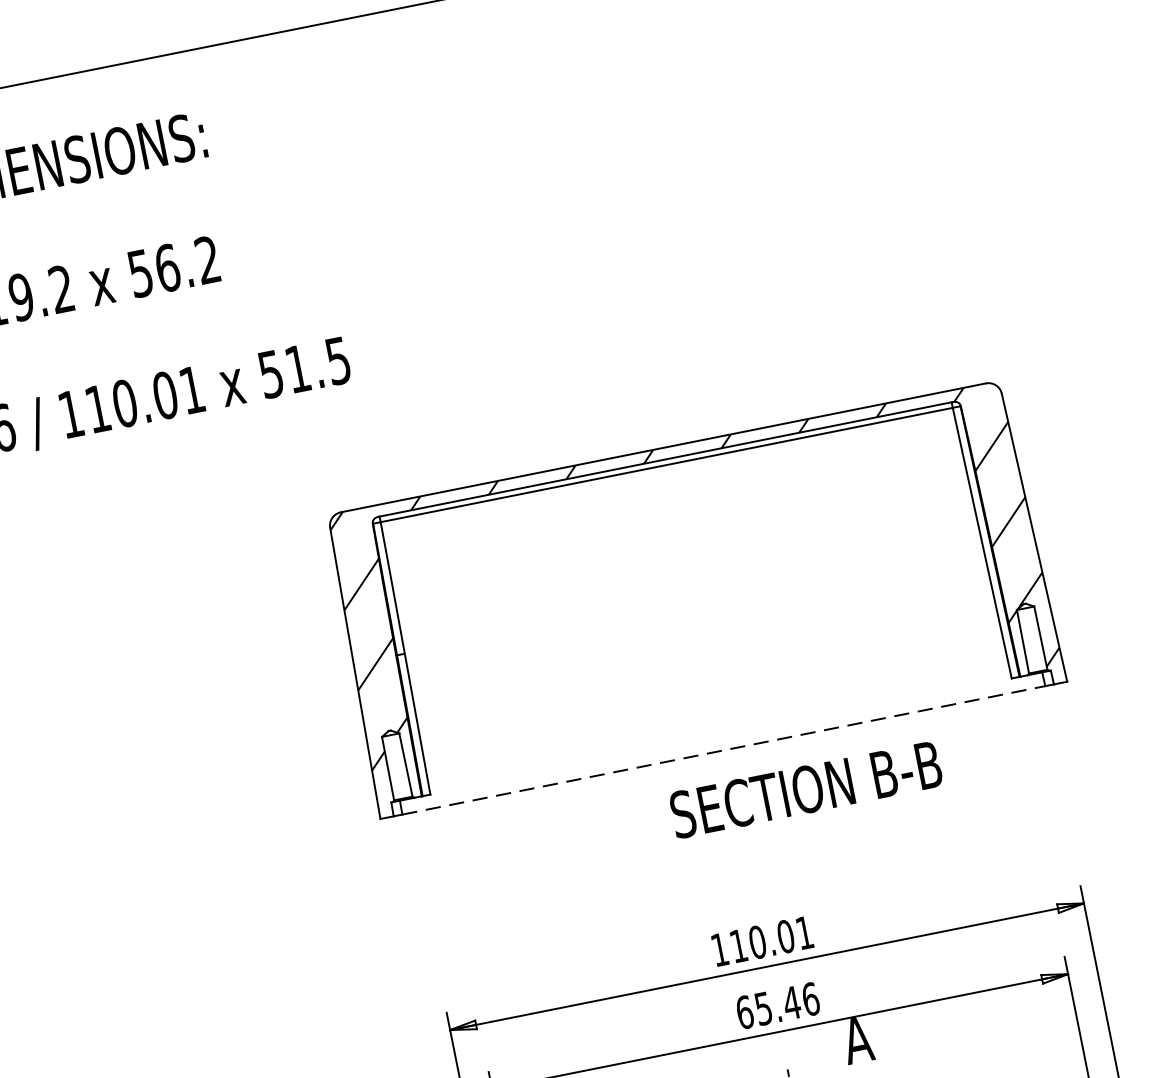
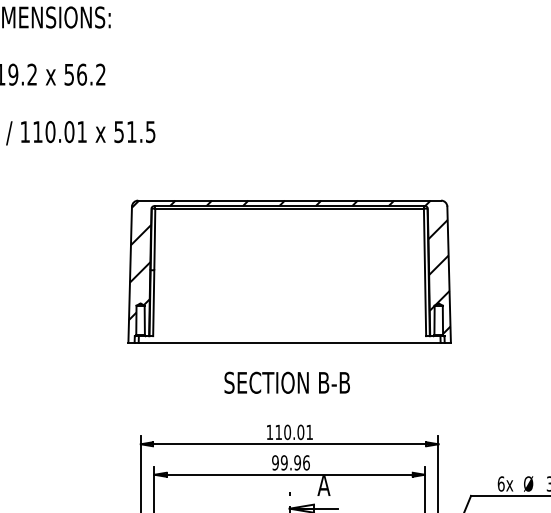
line: (723, 750) -> (289, 342), dashed -> solid
text: (804, 789) -> (286, 382), moved
text: (768, 1006) -> (286, 462), 65.46 -> 99.96

